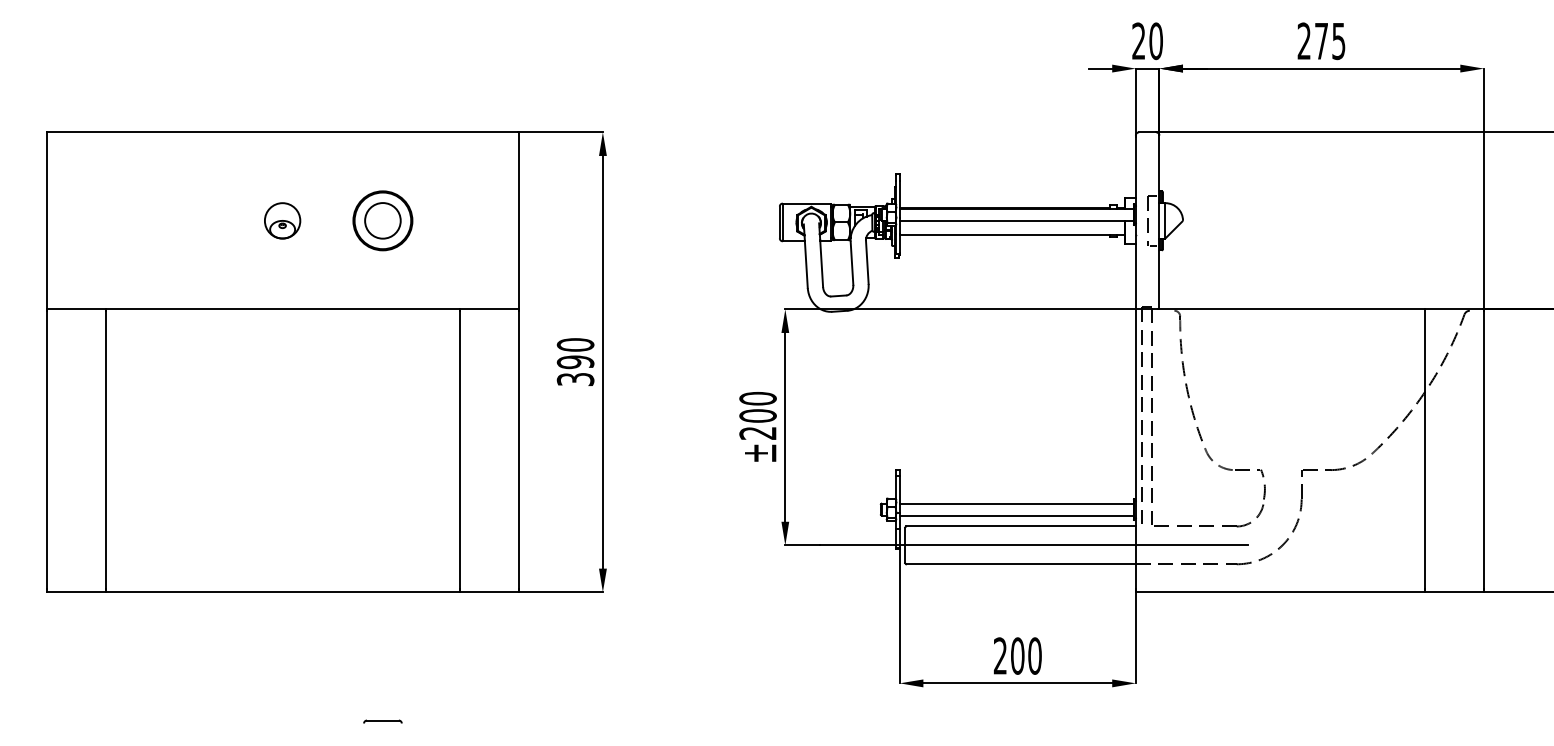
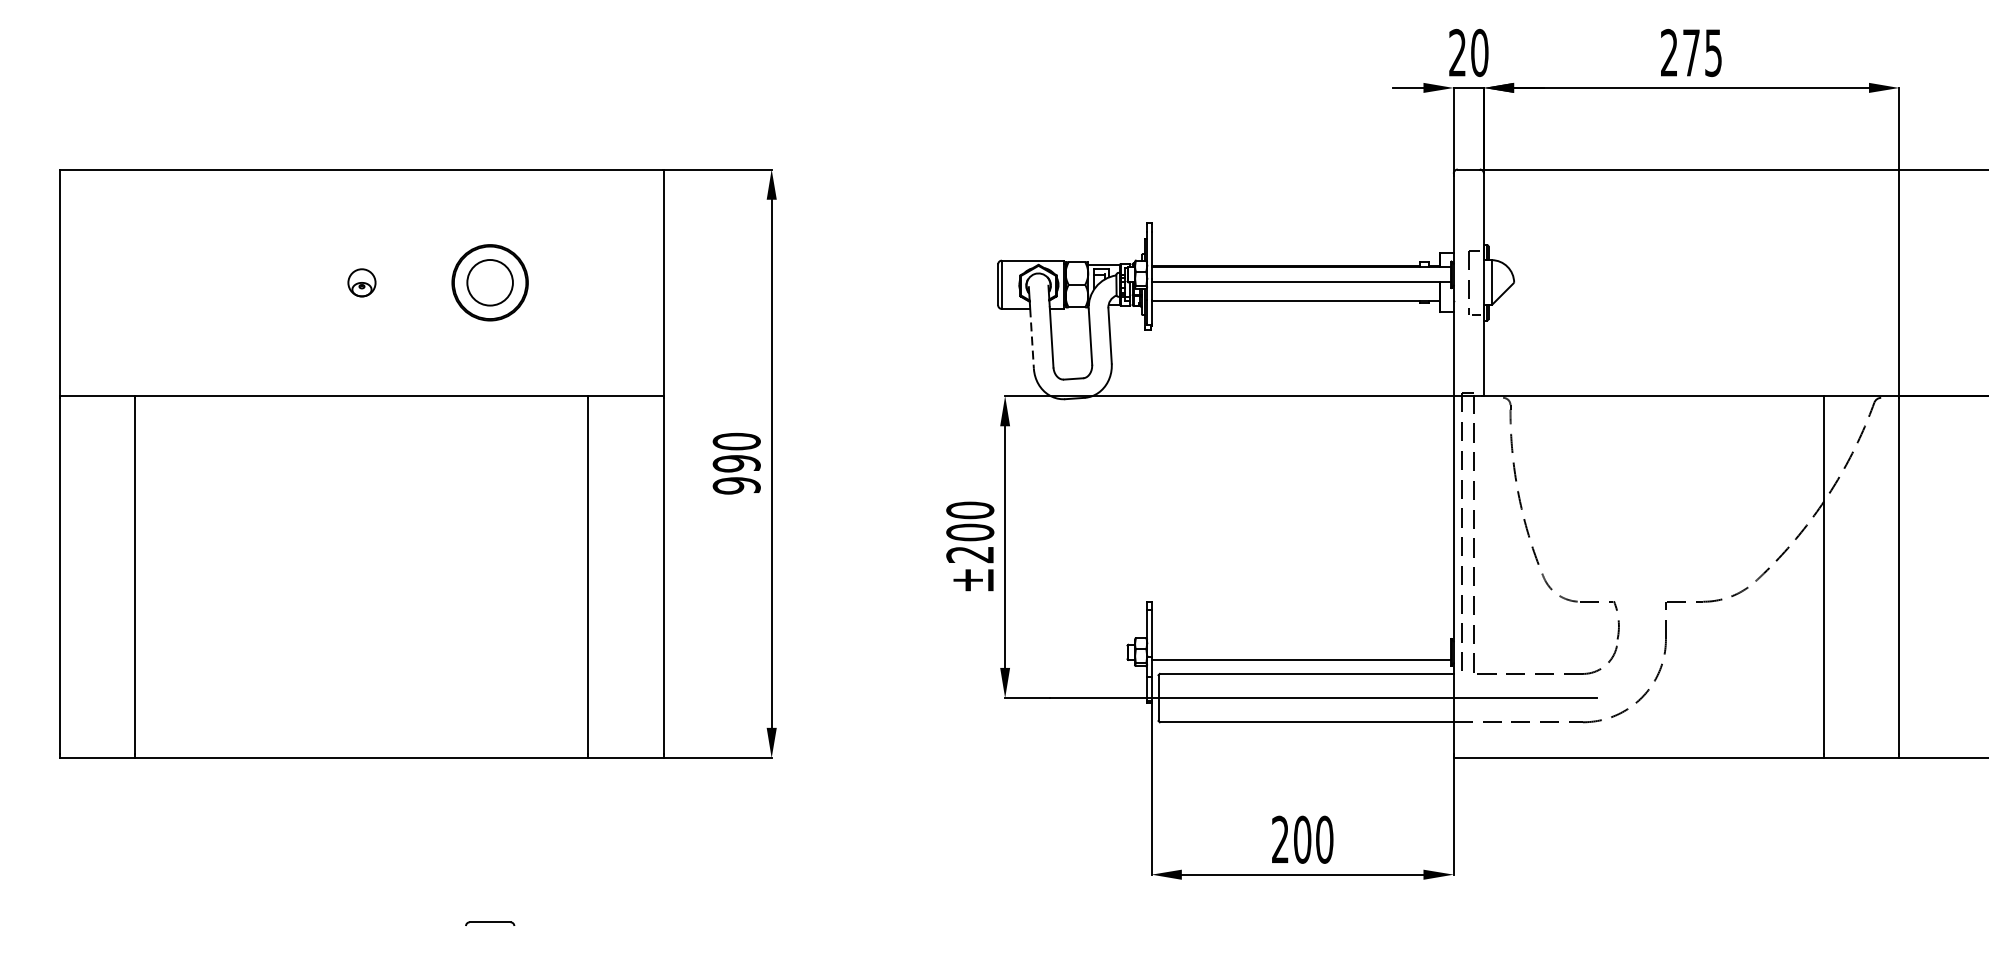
part: (282, 220) -> (361, 282), size x0.6
line: (806, 264) -> (1032, 338), solid -> dashed
text: (575, 379) -> (736, 485), 390 -> 990
line: (1016, 503) -> (1301, 644), removed

